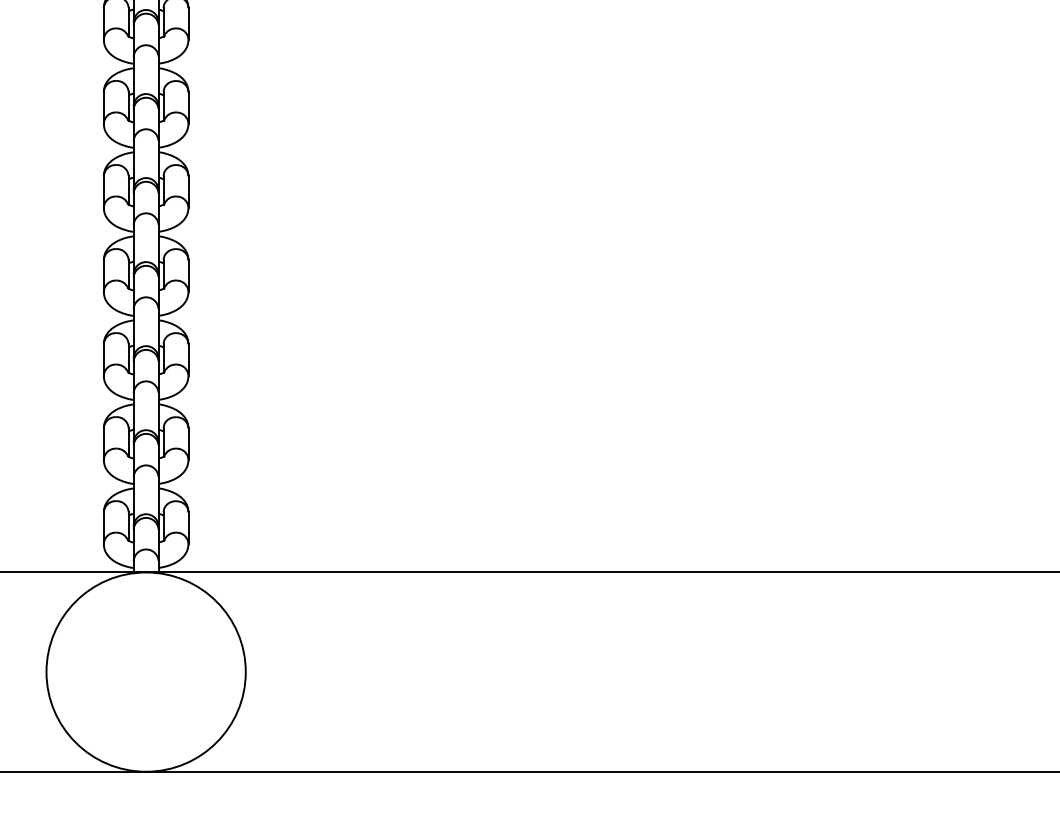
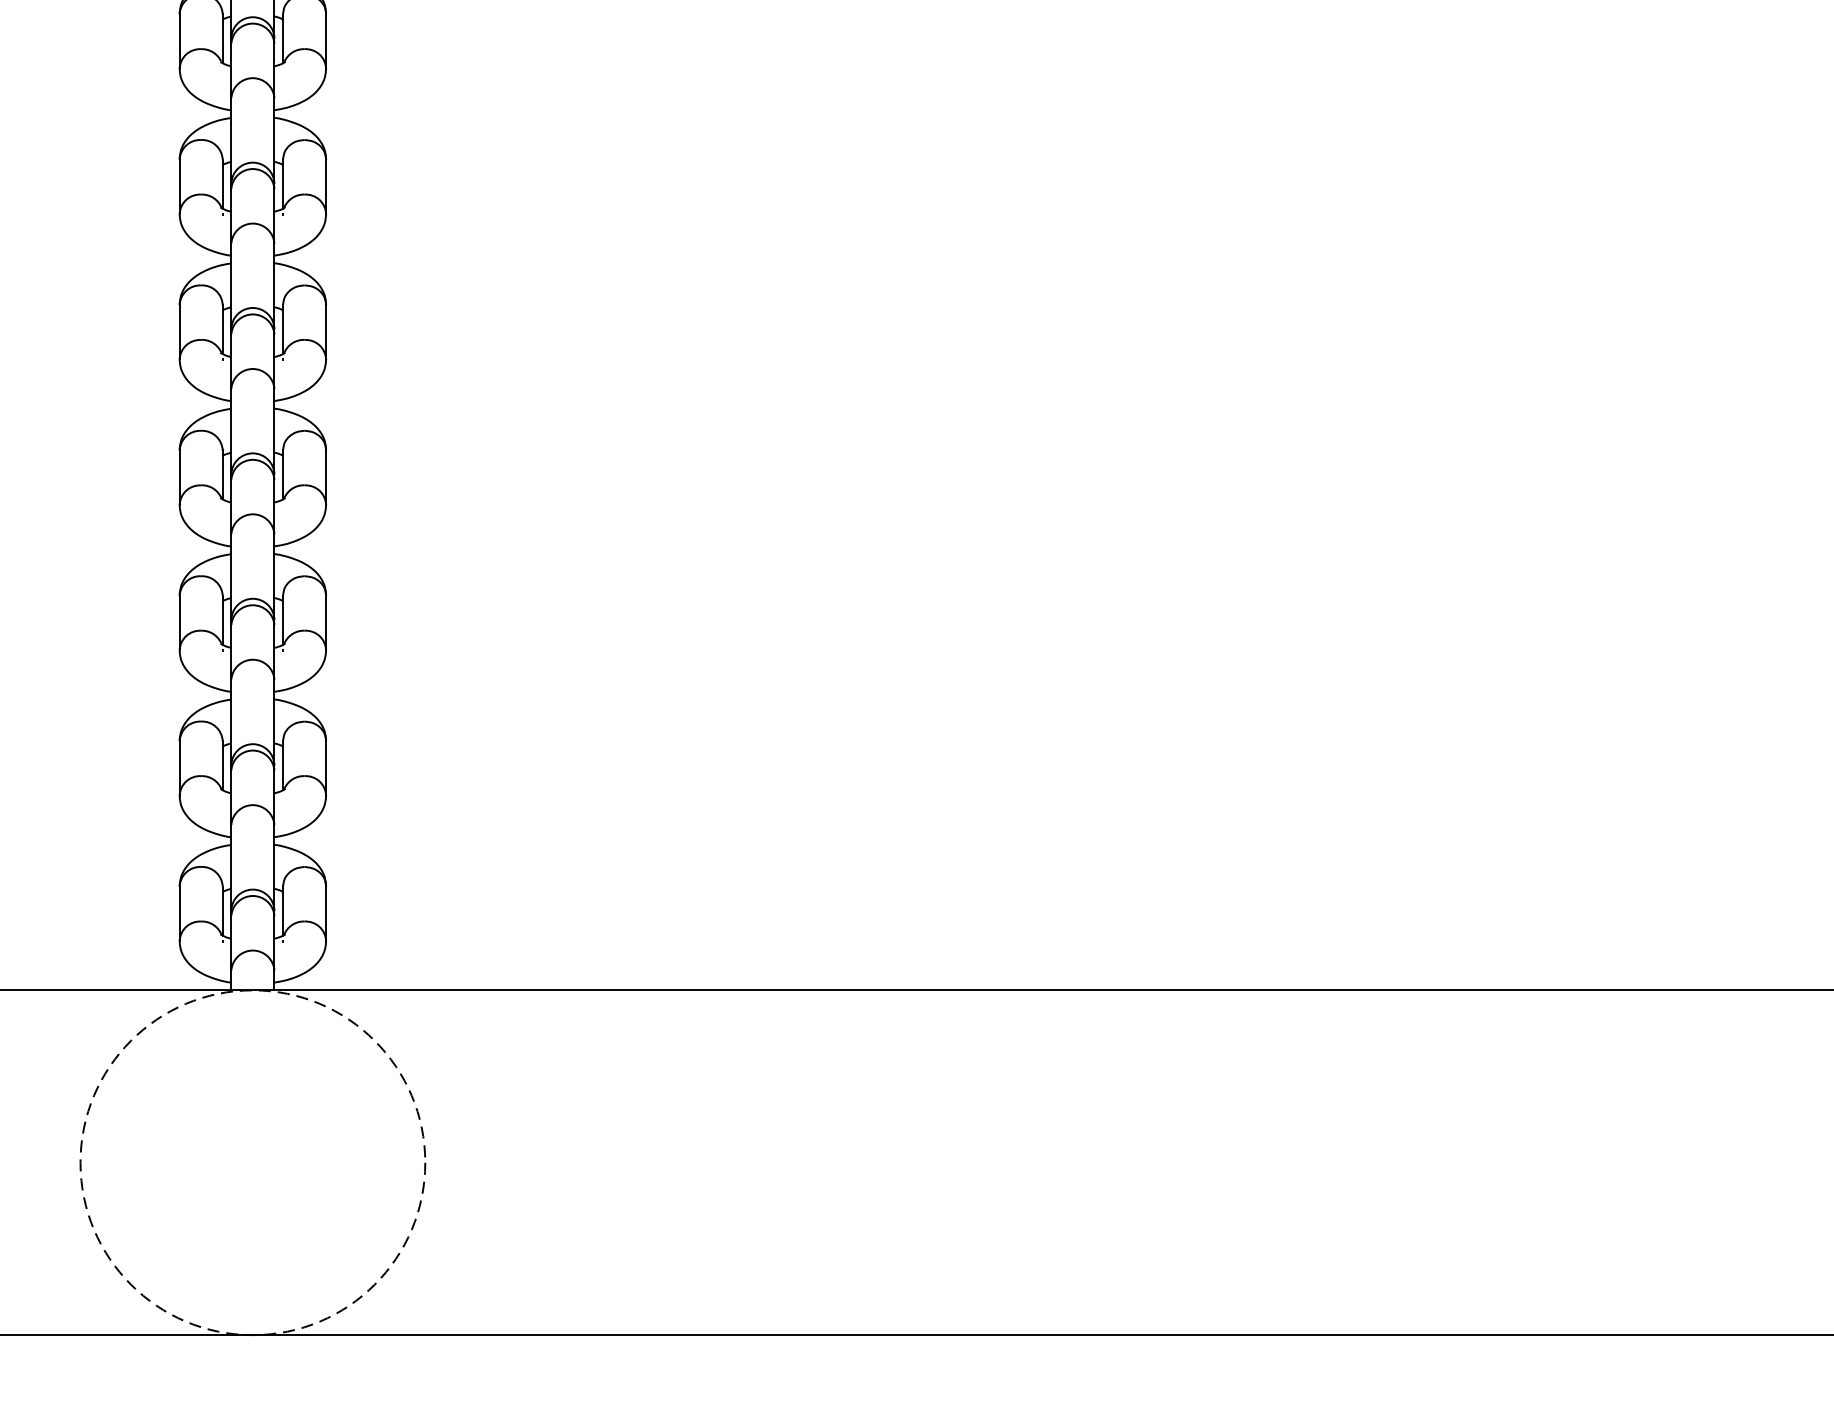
circle: (145, 671) -> (251, 1161), solid -> dashed

